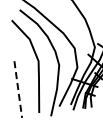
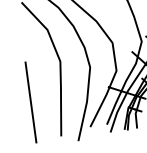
line: (18, 89) -> (31, 102), dashed -> solid

